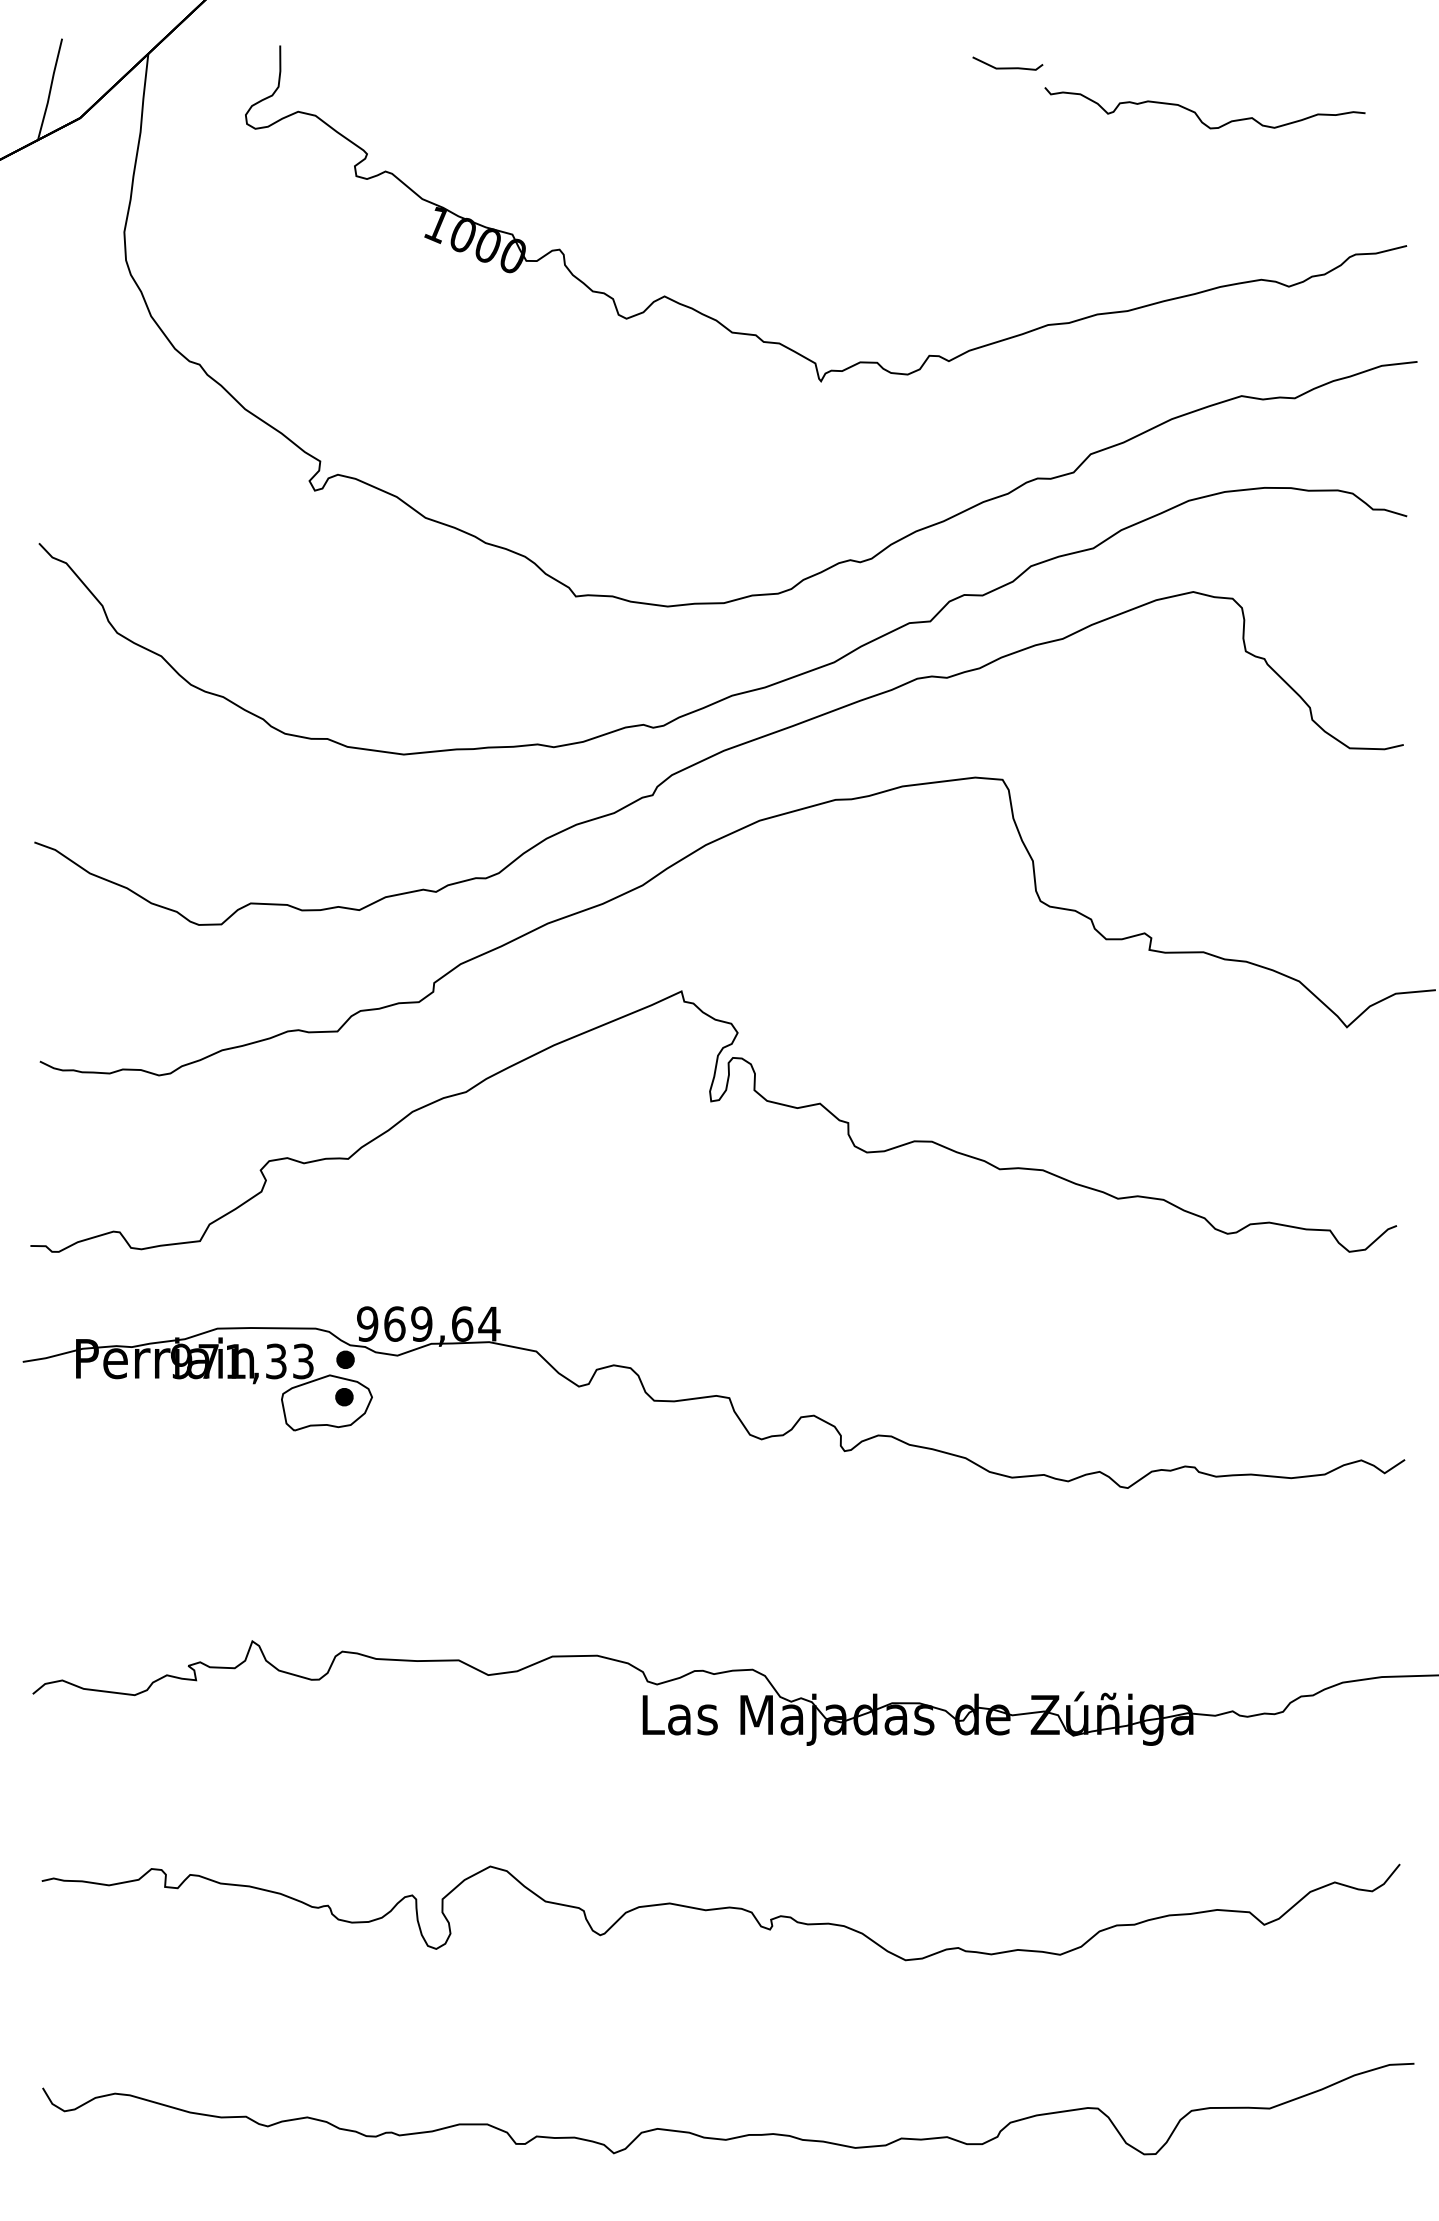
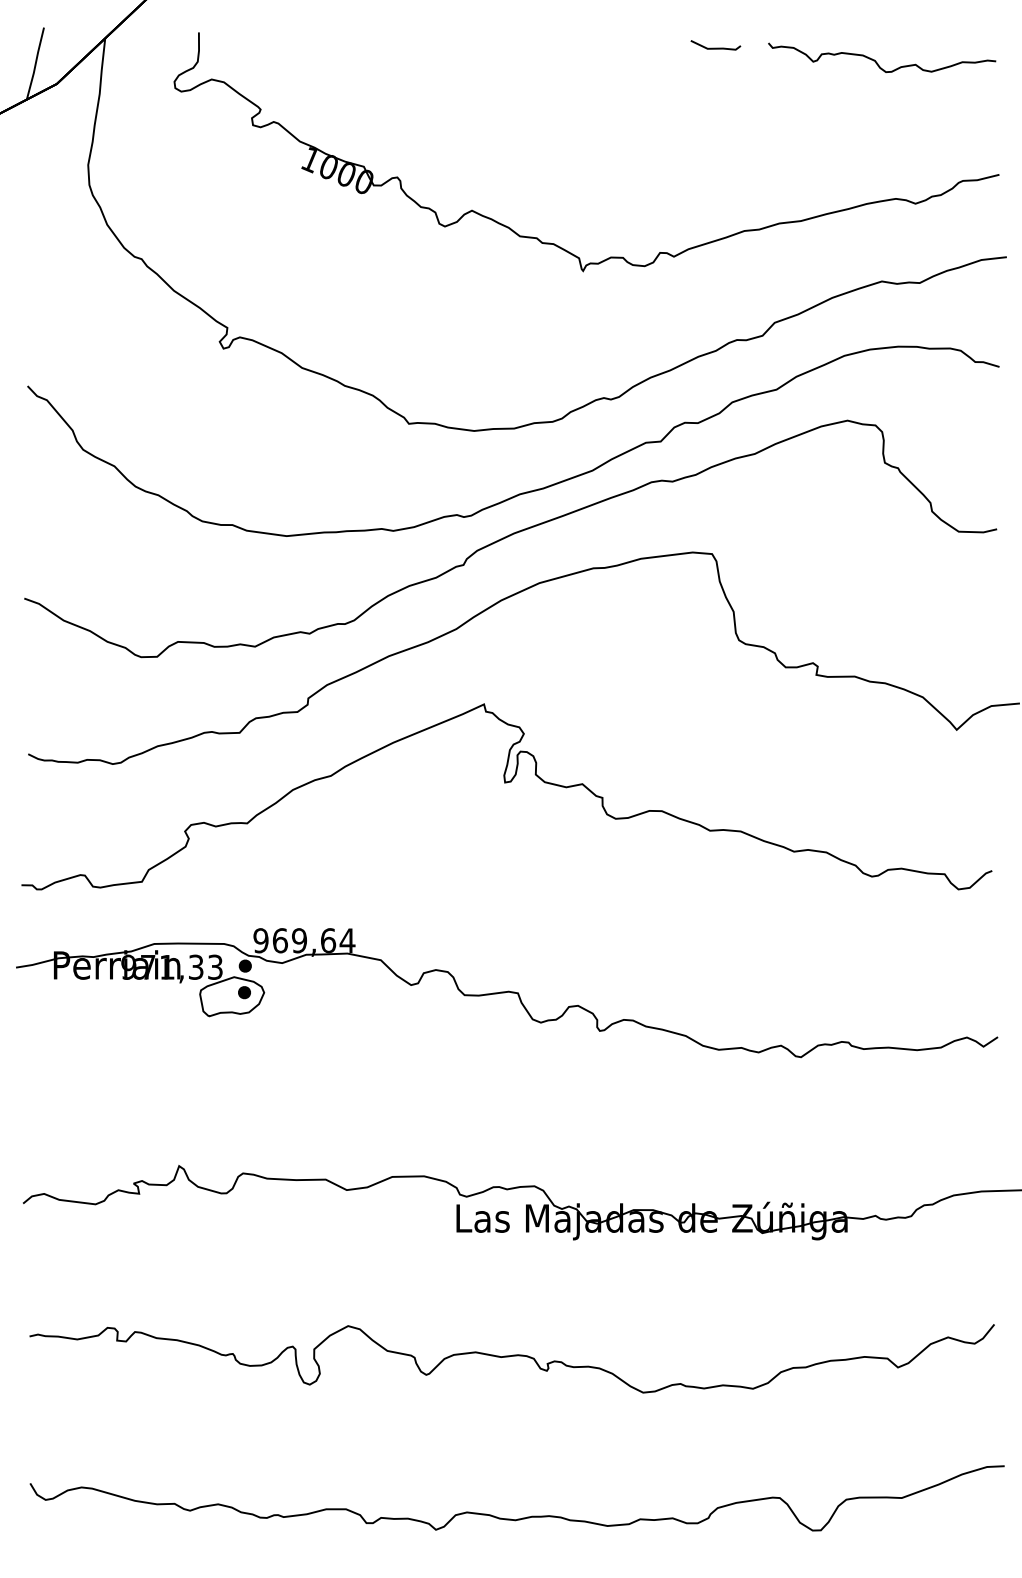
curve: (1196, 112) -> (876, 60), moved

